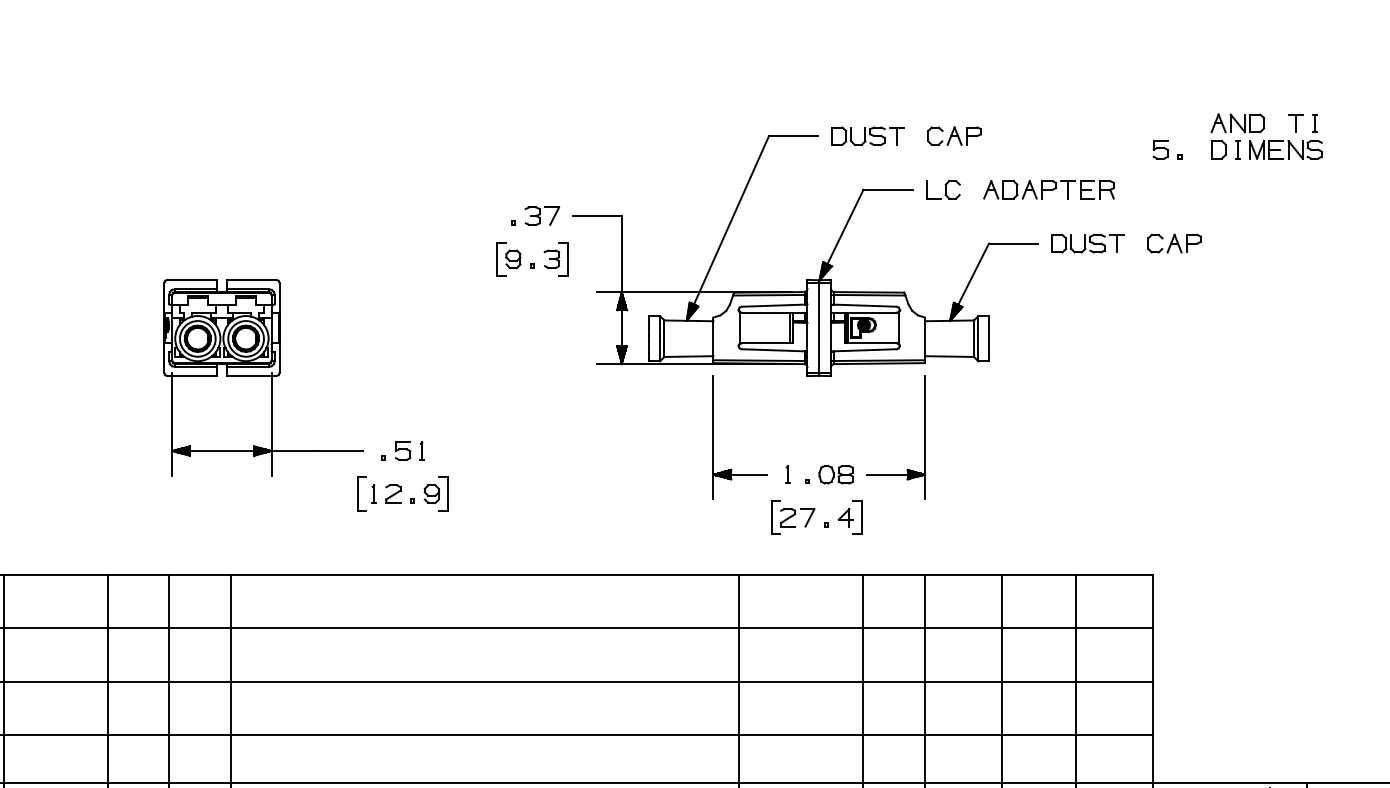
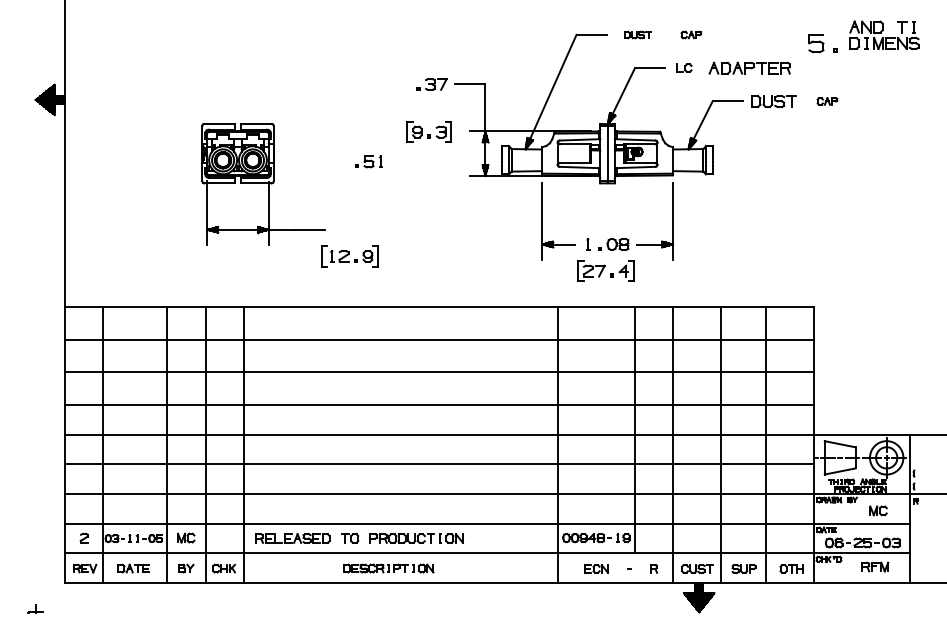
part: (867, 135) -> (637, 34), size x0.6
part: (954, 135) -> (691, 34), size x0.6
part: (1166, 149) -> (822, 43), size x1.6
part: (943, 188) -> (684, 67), size x0.7
part: (1174, 243) -> (827, 101), size x0.6
part: (531, 258) -> (428, 131), moved
part: (402, 450) -> (368, 161), moved

